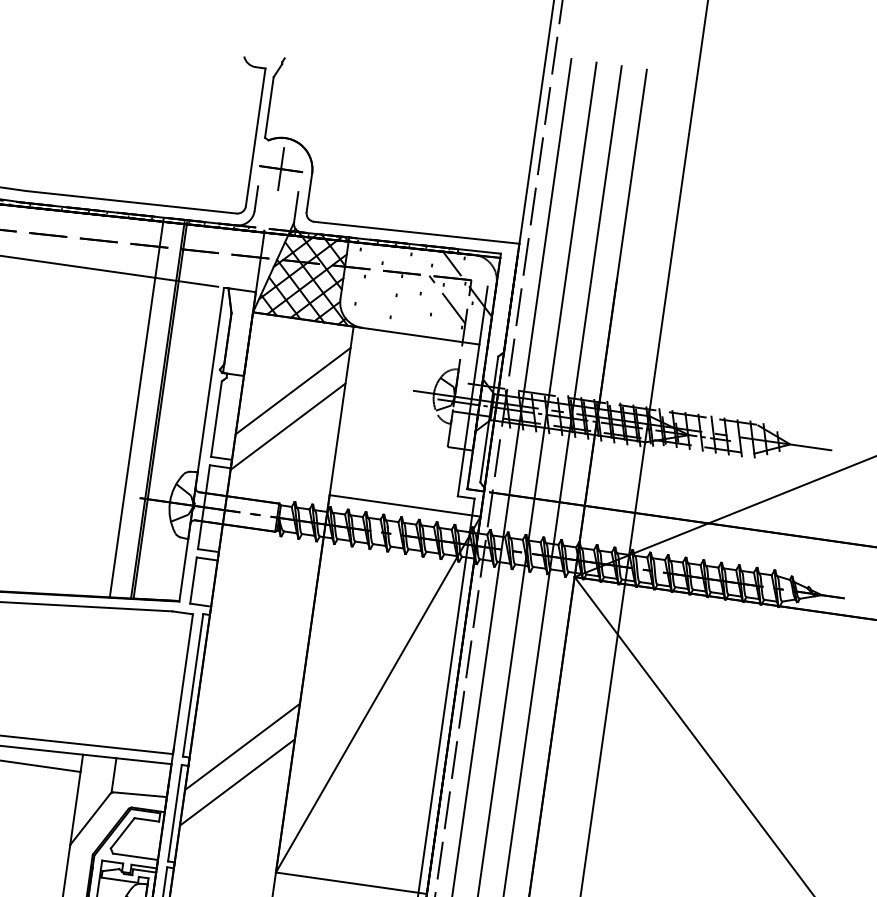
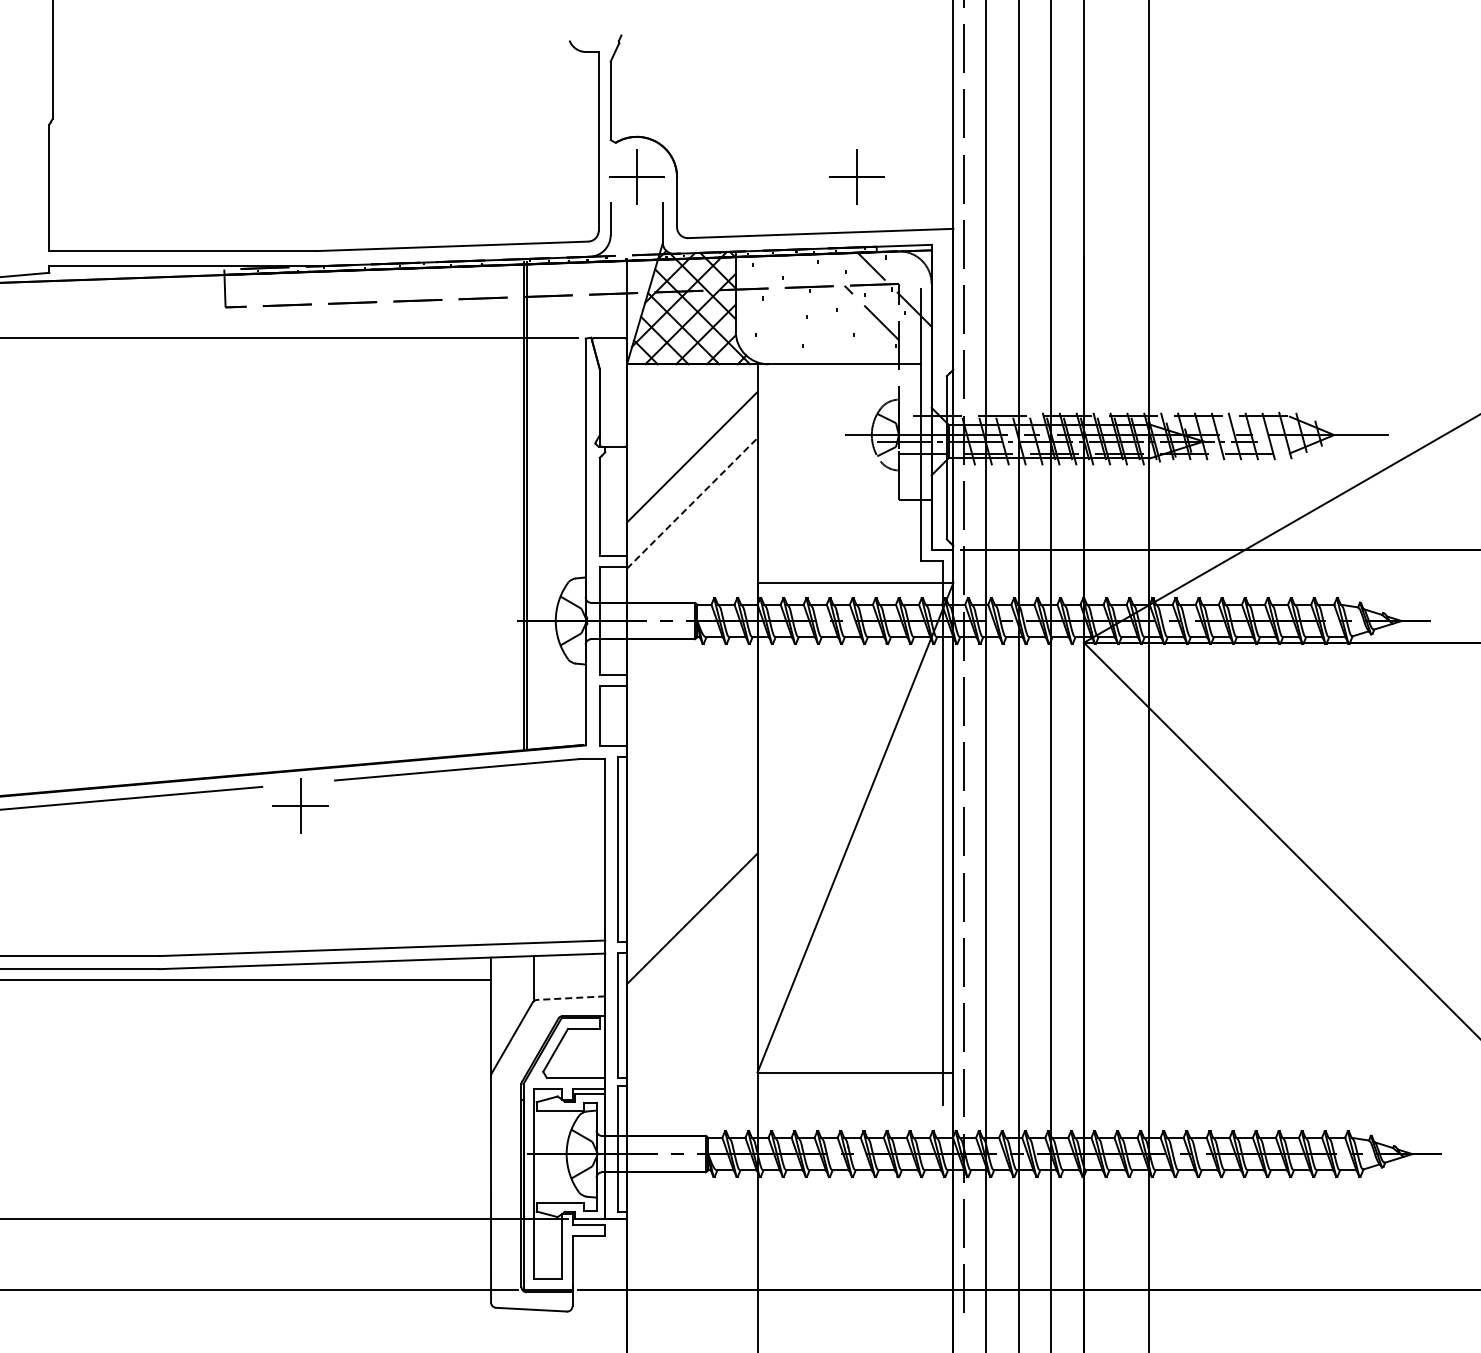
part: (450, 192) -> (856, 176), added
line: (136, 407) -> (496, 506), removed
line: (288, 426) -> (692, 503), solid -> dashed
line: (237, 782) -> (692, 964), removed
line: (139, 794) -> (570, 998), solid -> dashed

